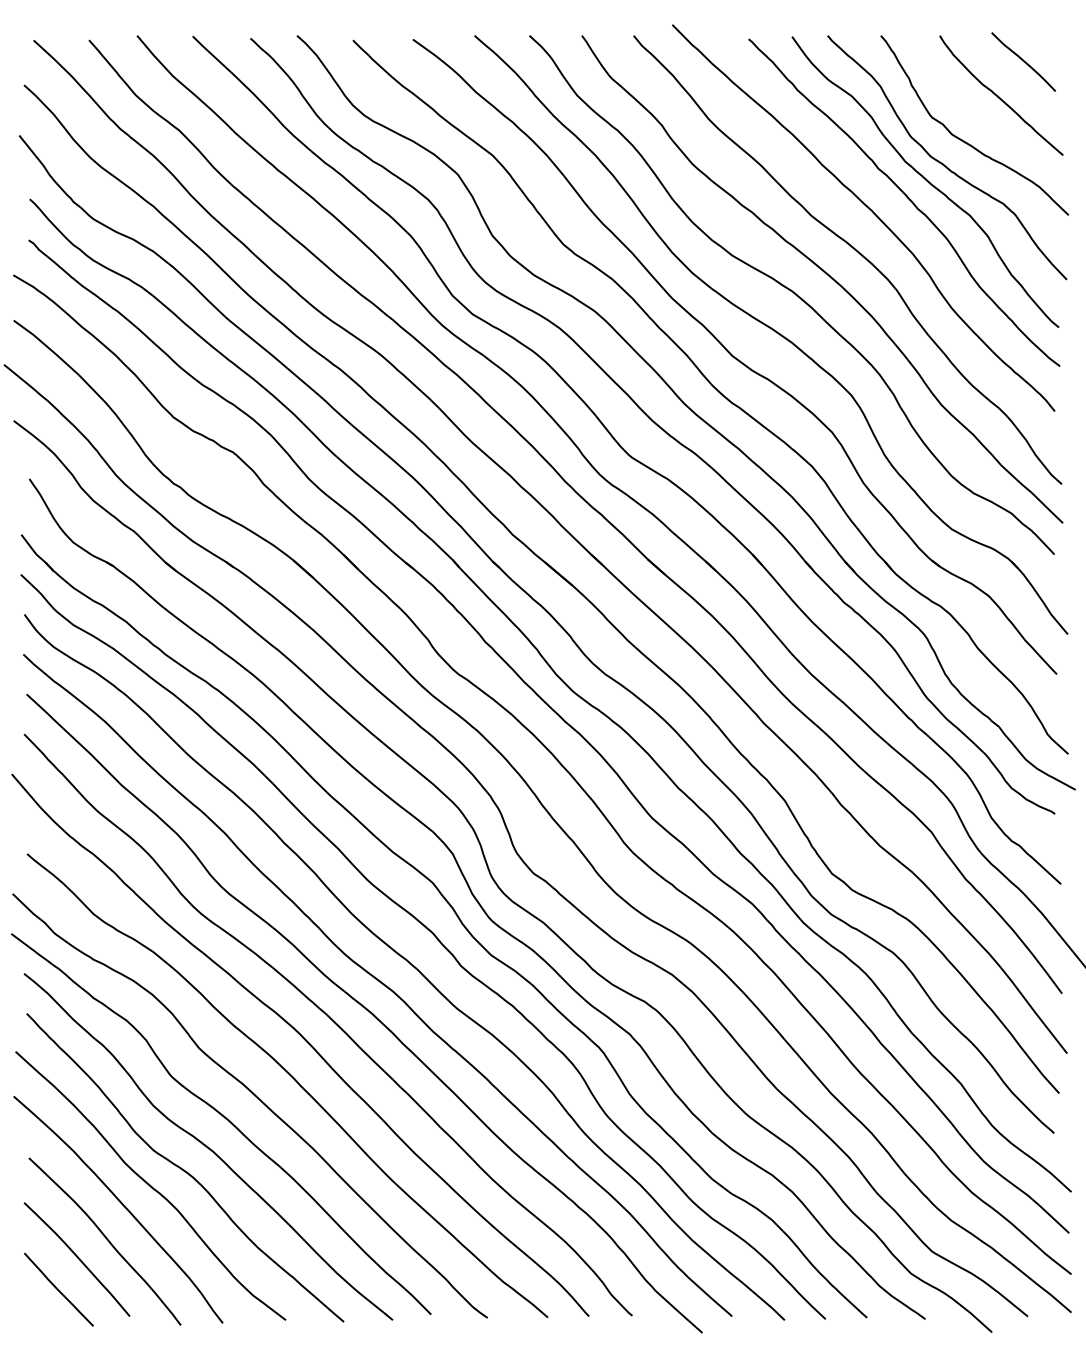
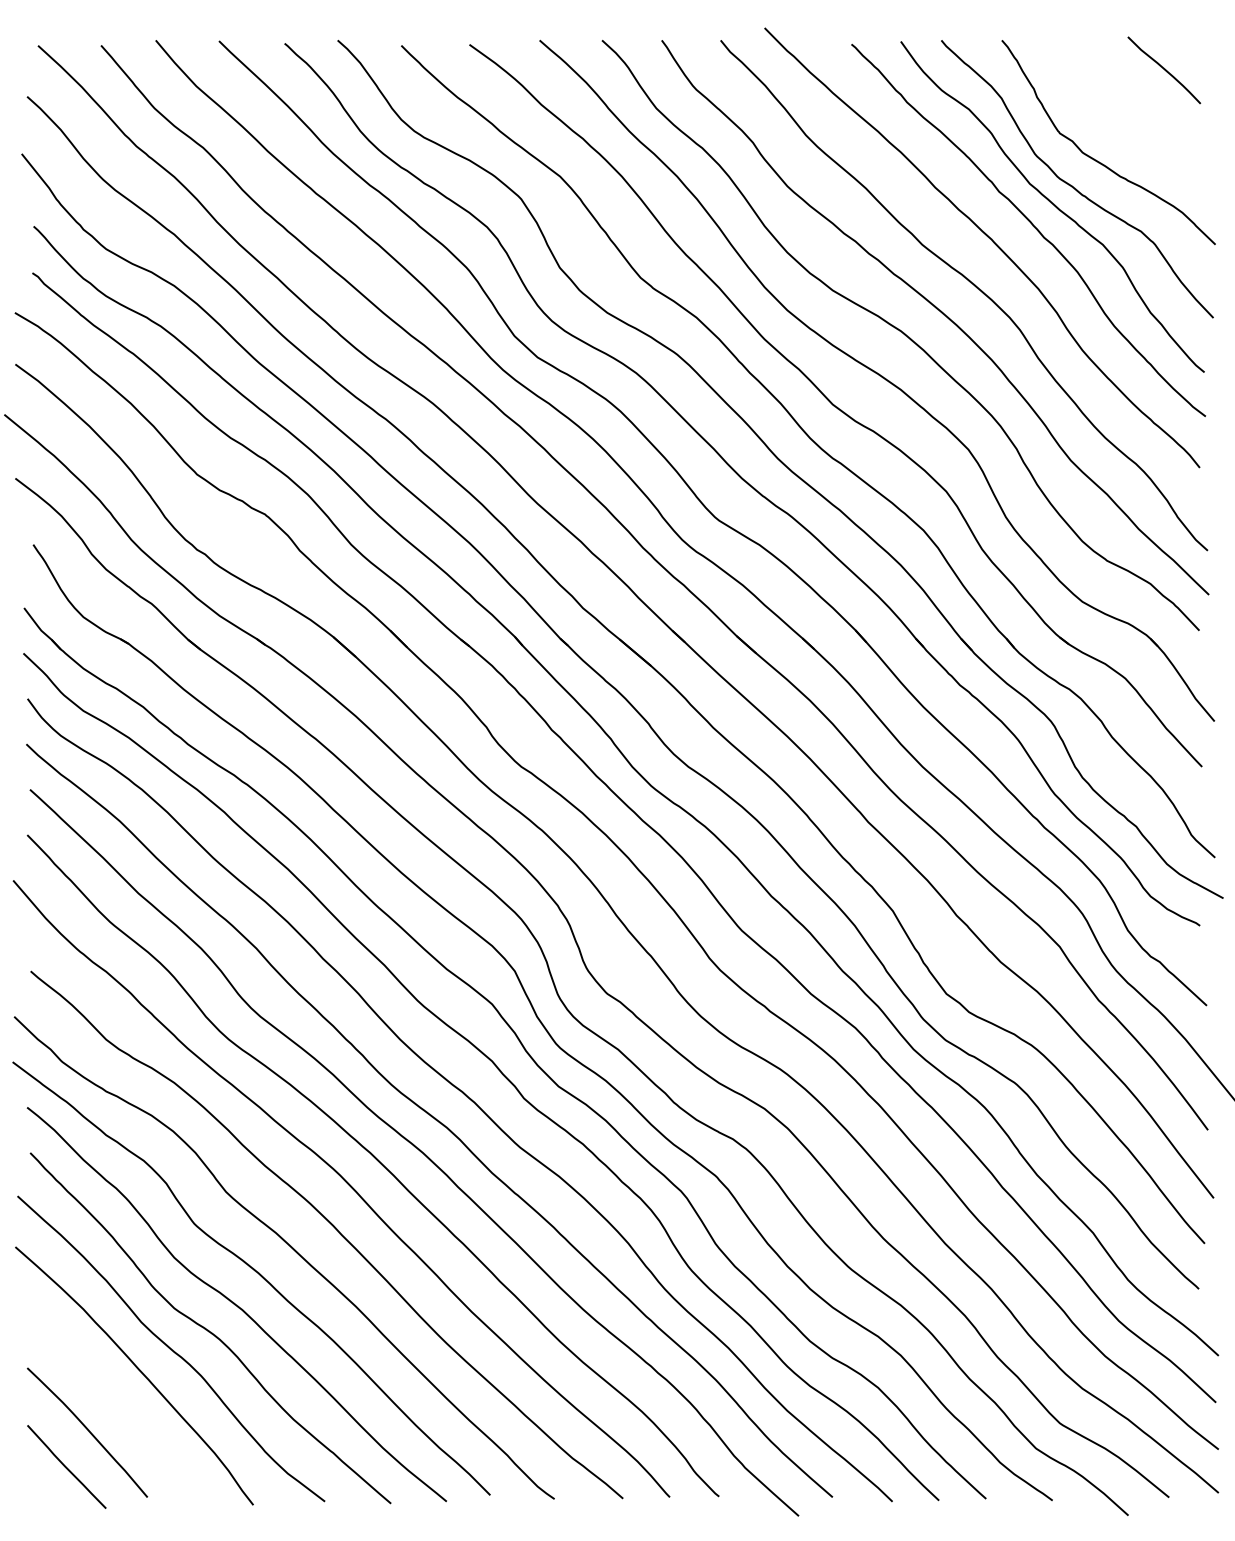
curve: (999, 96) -> (1136, 109), removed
curve: (106, 1239) -> (120, 1409), removed

